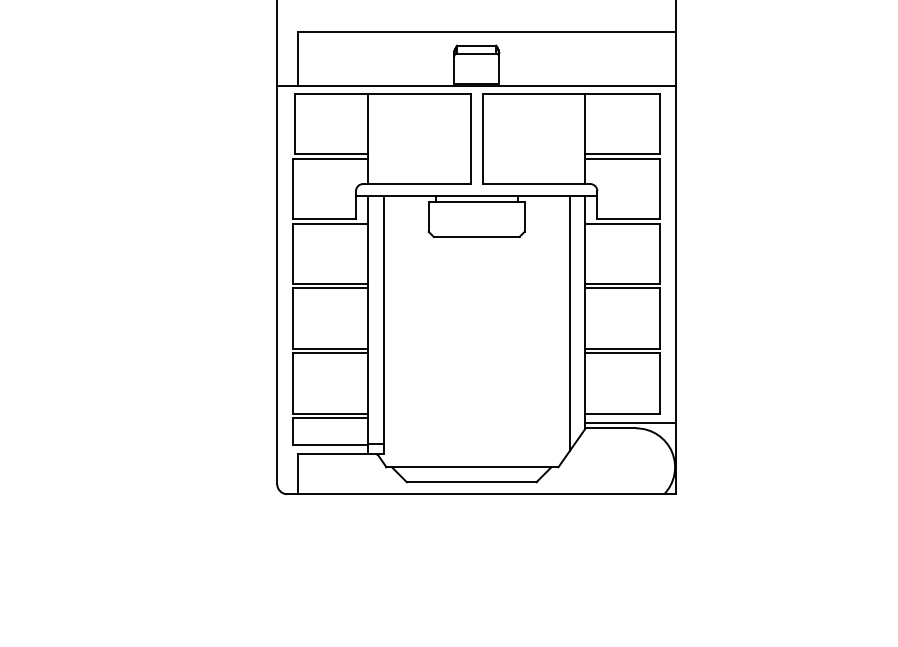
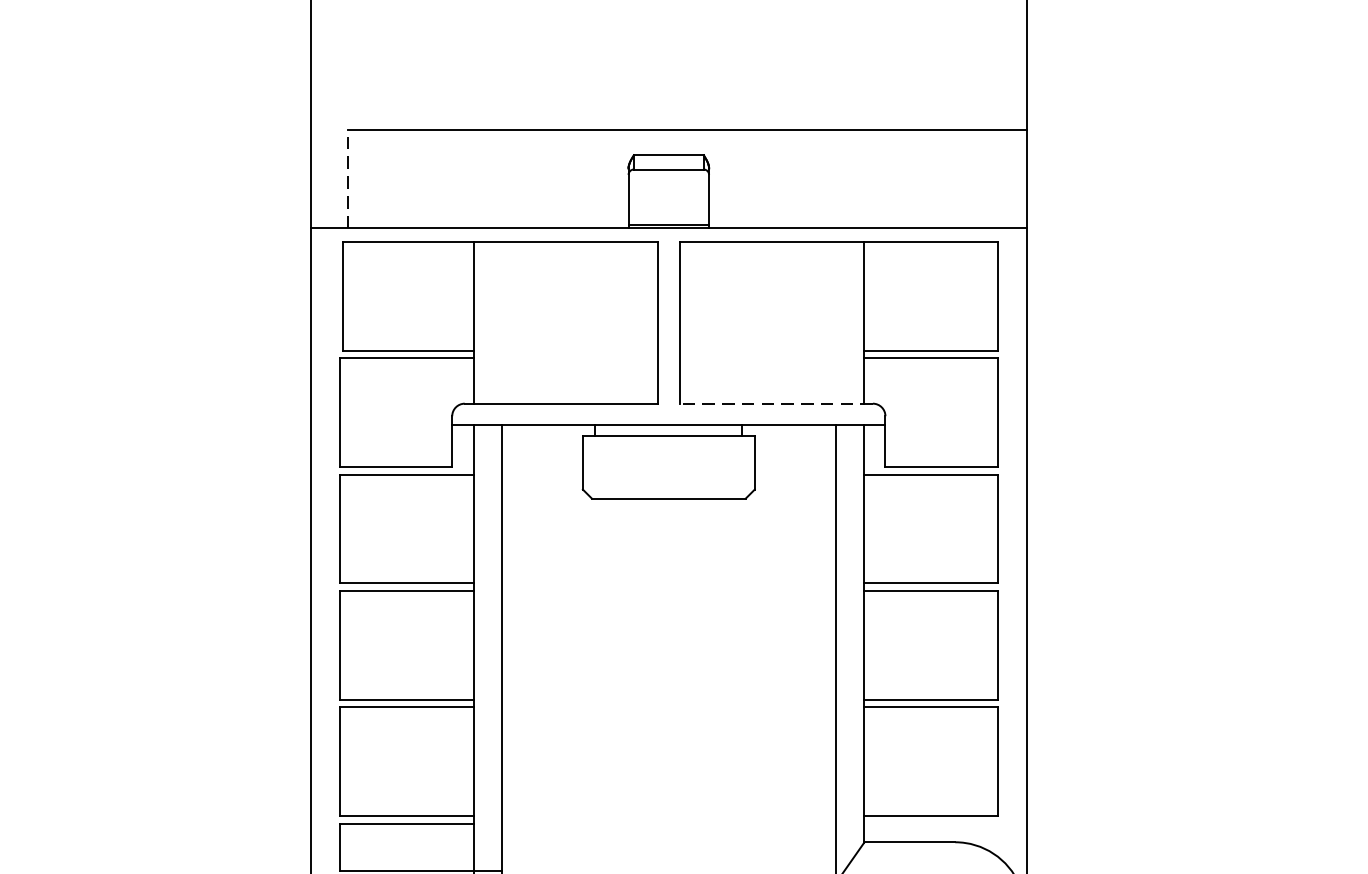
line: (298, 58) -> (348, 178), solid -> dashed
line: (536, 184) -> (776, 404), solid -> dashed
line: (630, 423) -> (944, 833), removed

